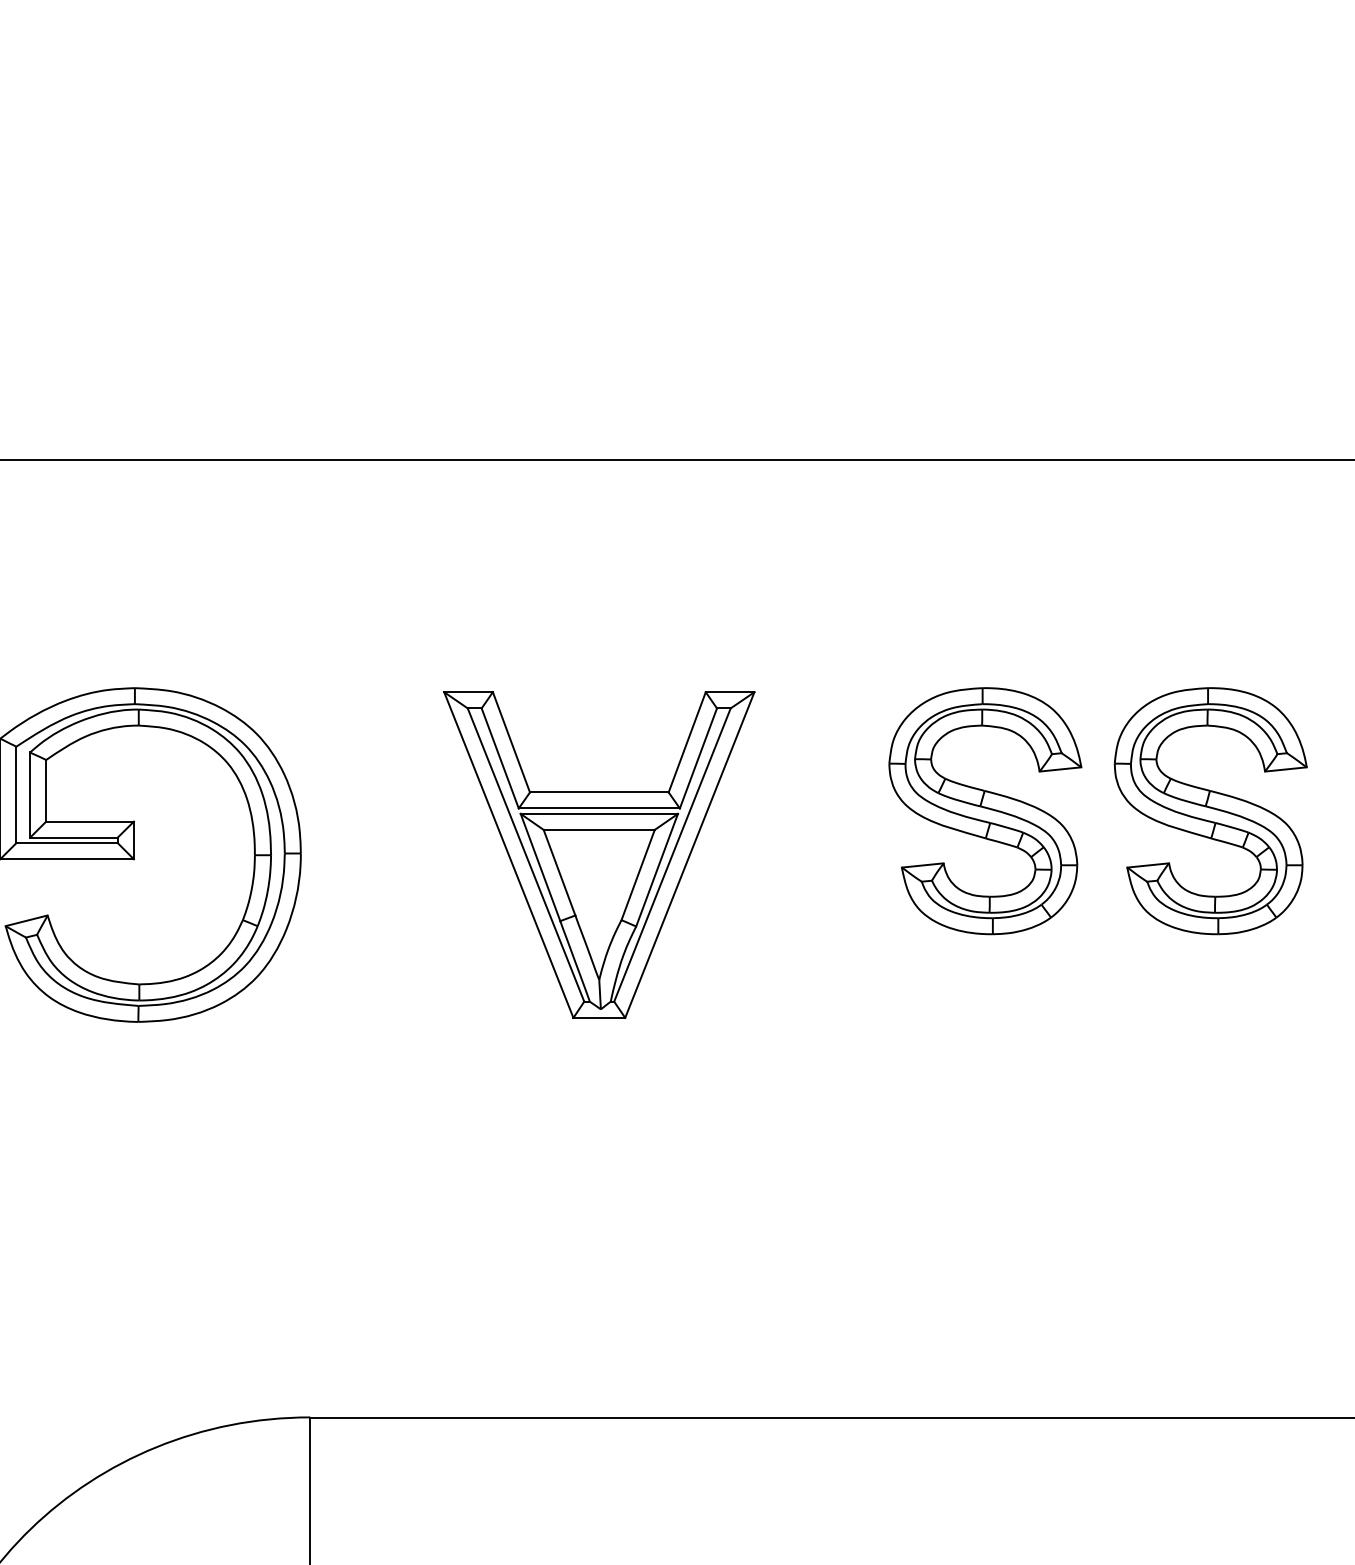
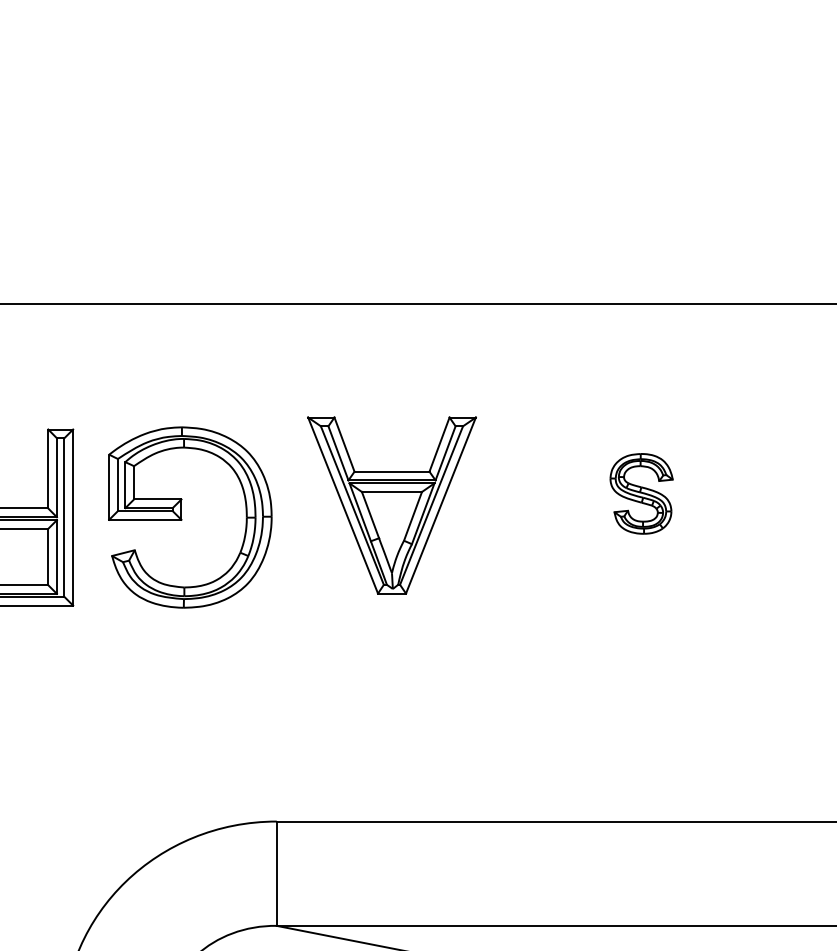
part: (984, 810) -> (641, 493), size x0.6
part: (1210, 810) -> (763, 493), removed
part: (598, 854) -> (391, 505), moved

